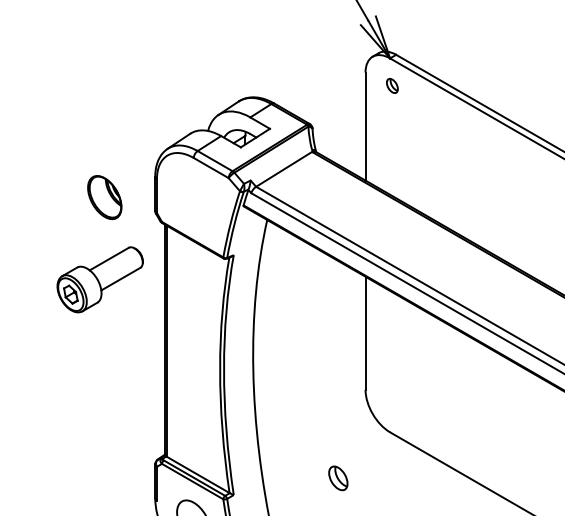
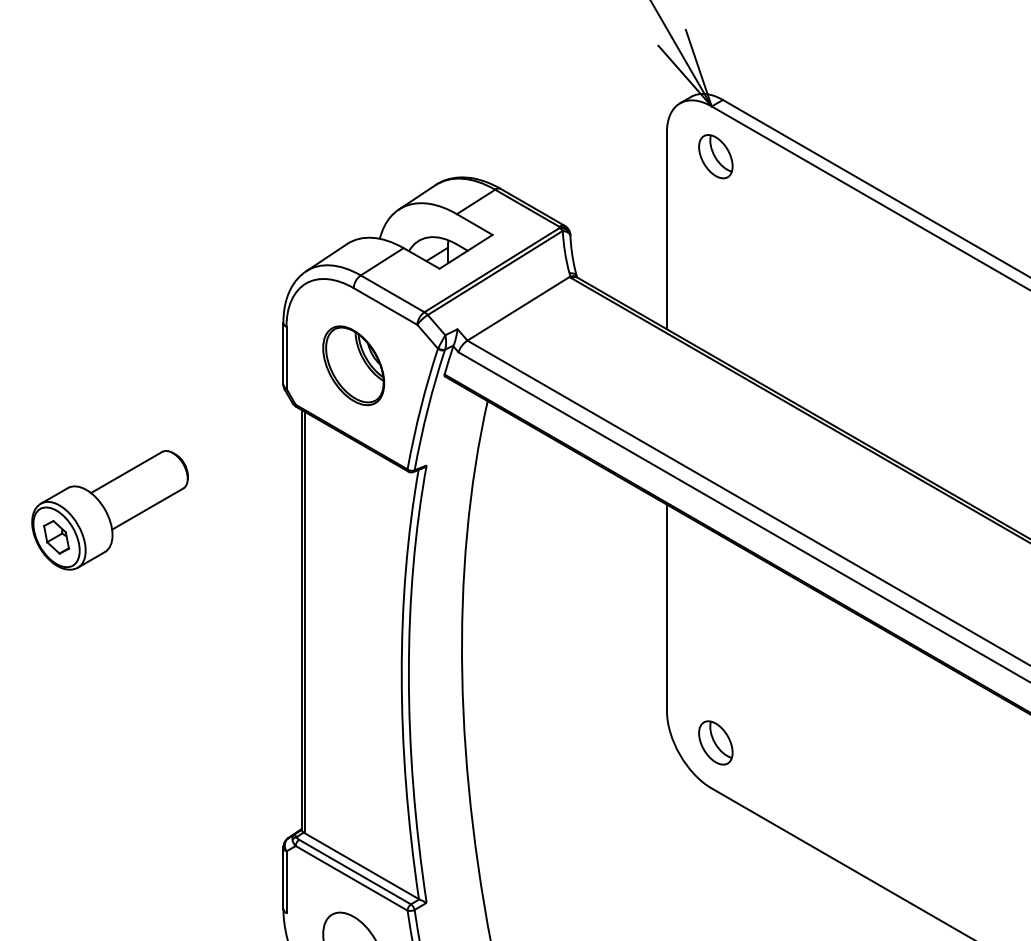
part: (392, 85) -> (716, 155), size x1.67
part: (104, 197) -> (353, 365), moved
part: (99, 279) -> (108, 509), moved
part: (338, 478) -> (716, 743), moved

